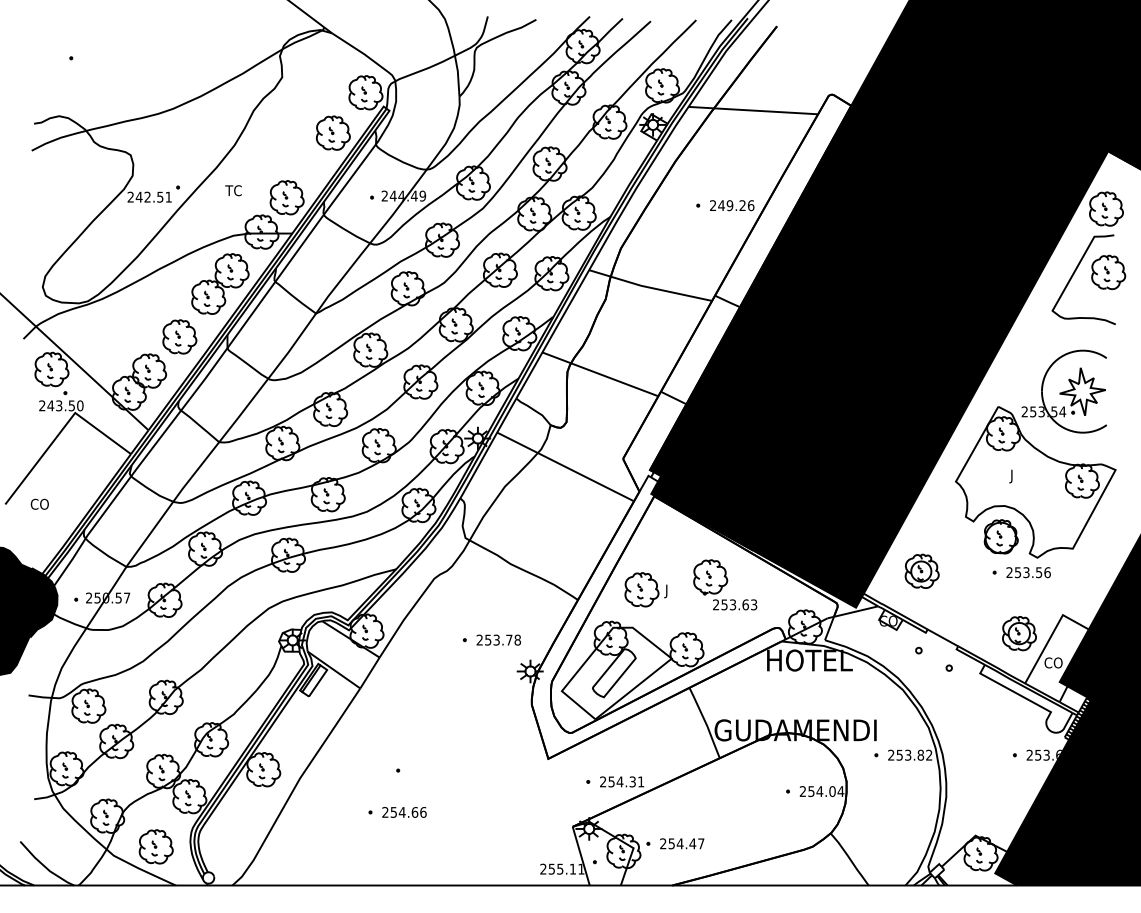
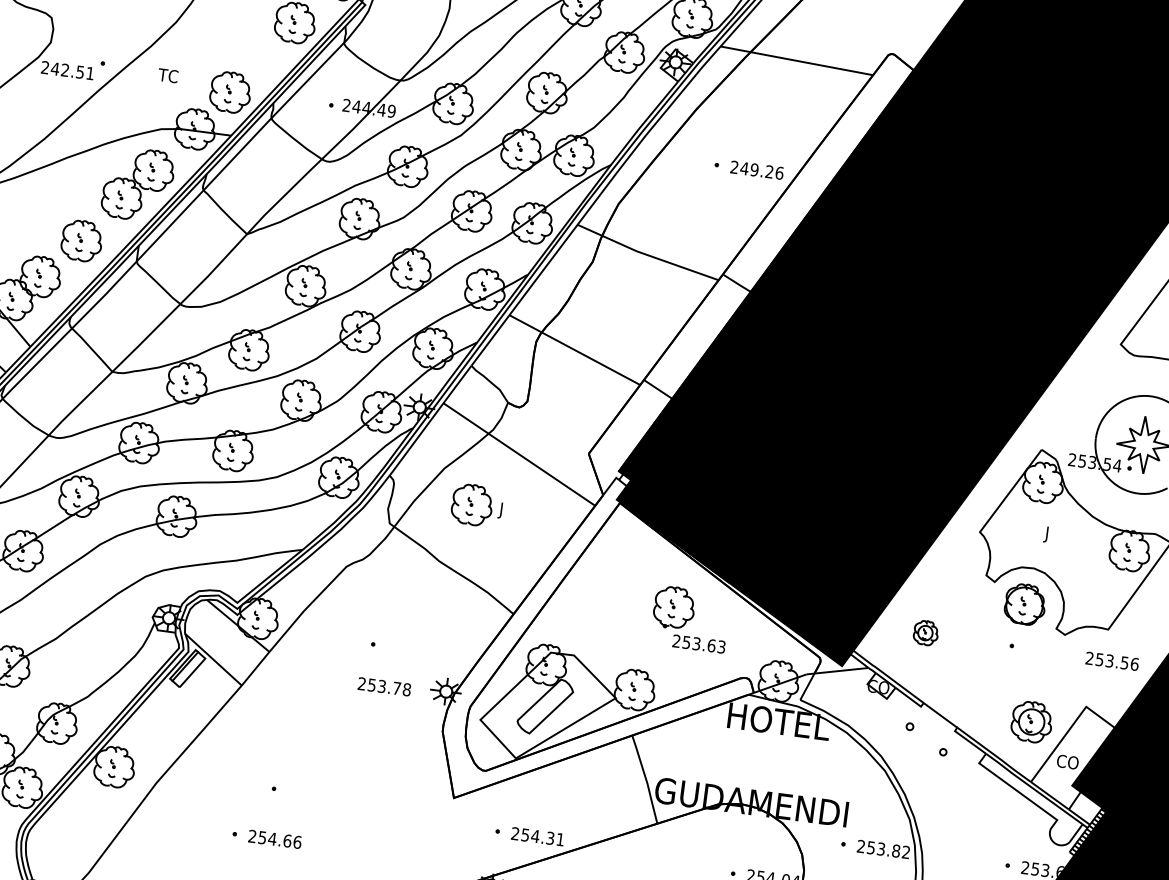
part: (921, 570) -> (925, 632), size x0.6
text: (1028, 572) -> (1112, 661), moved
part: (645, 589) -> (476, 505), moved
text: (498, 639) -> (384, 686), moved

